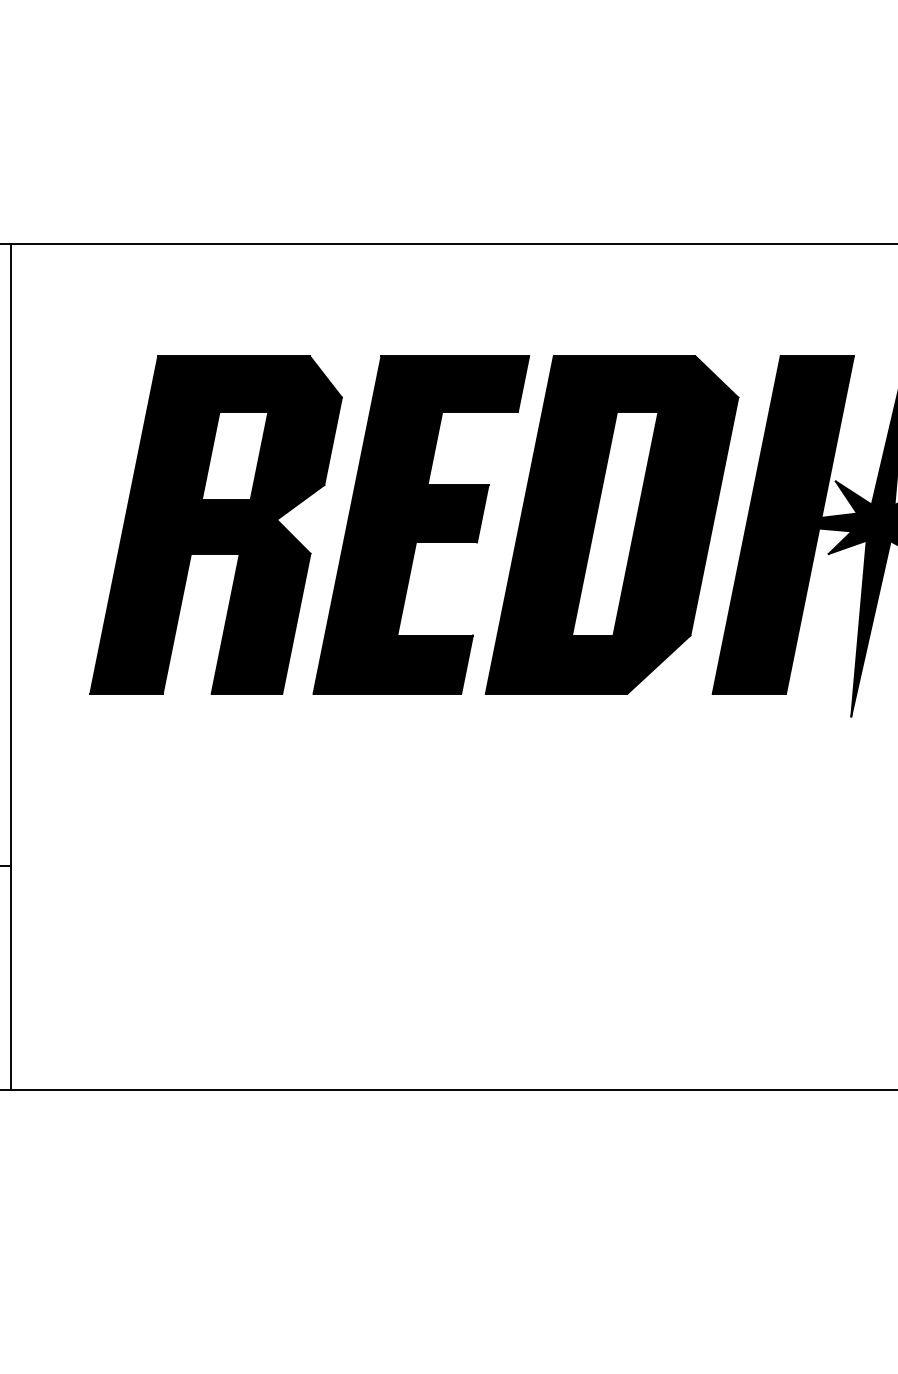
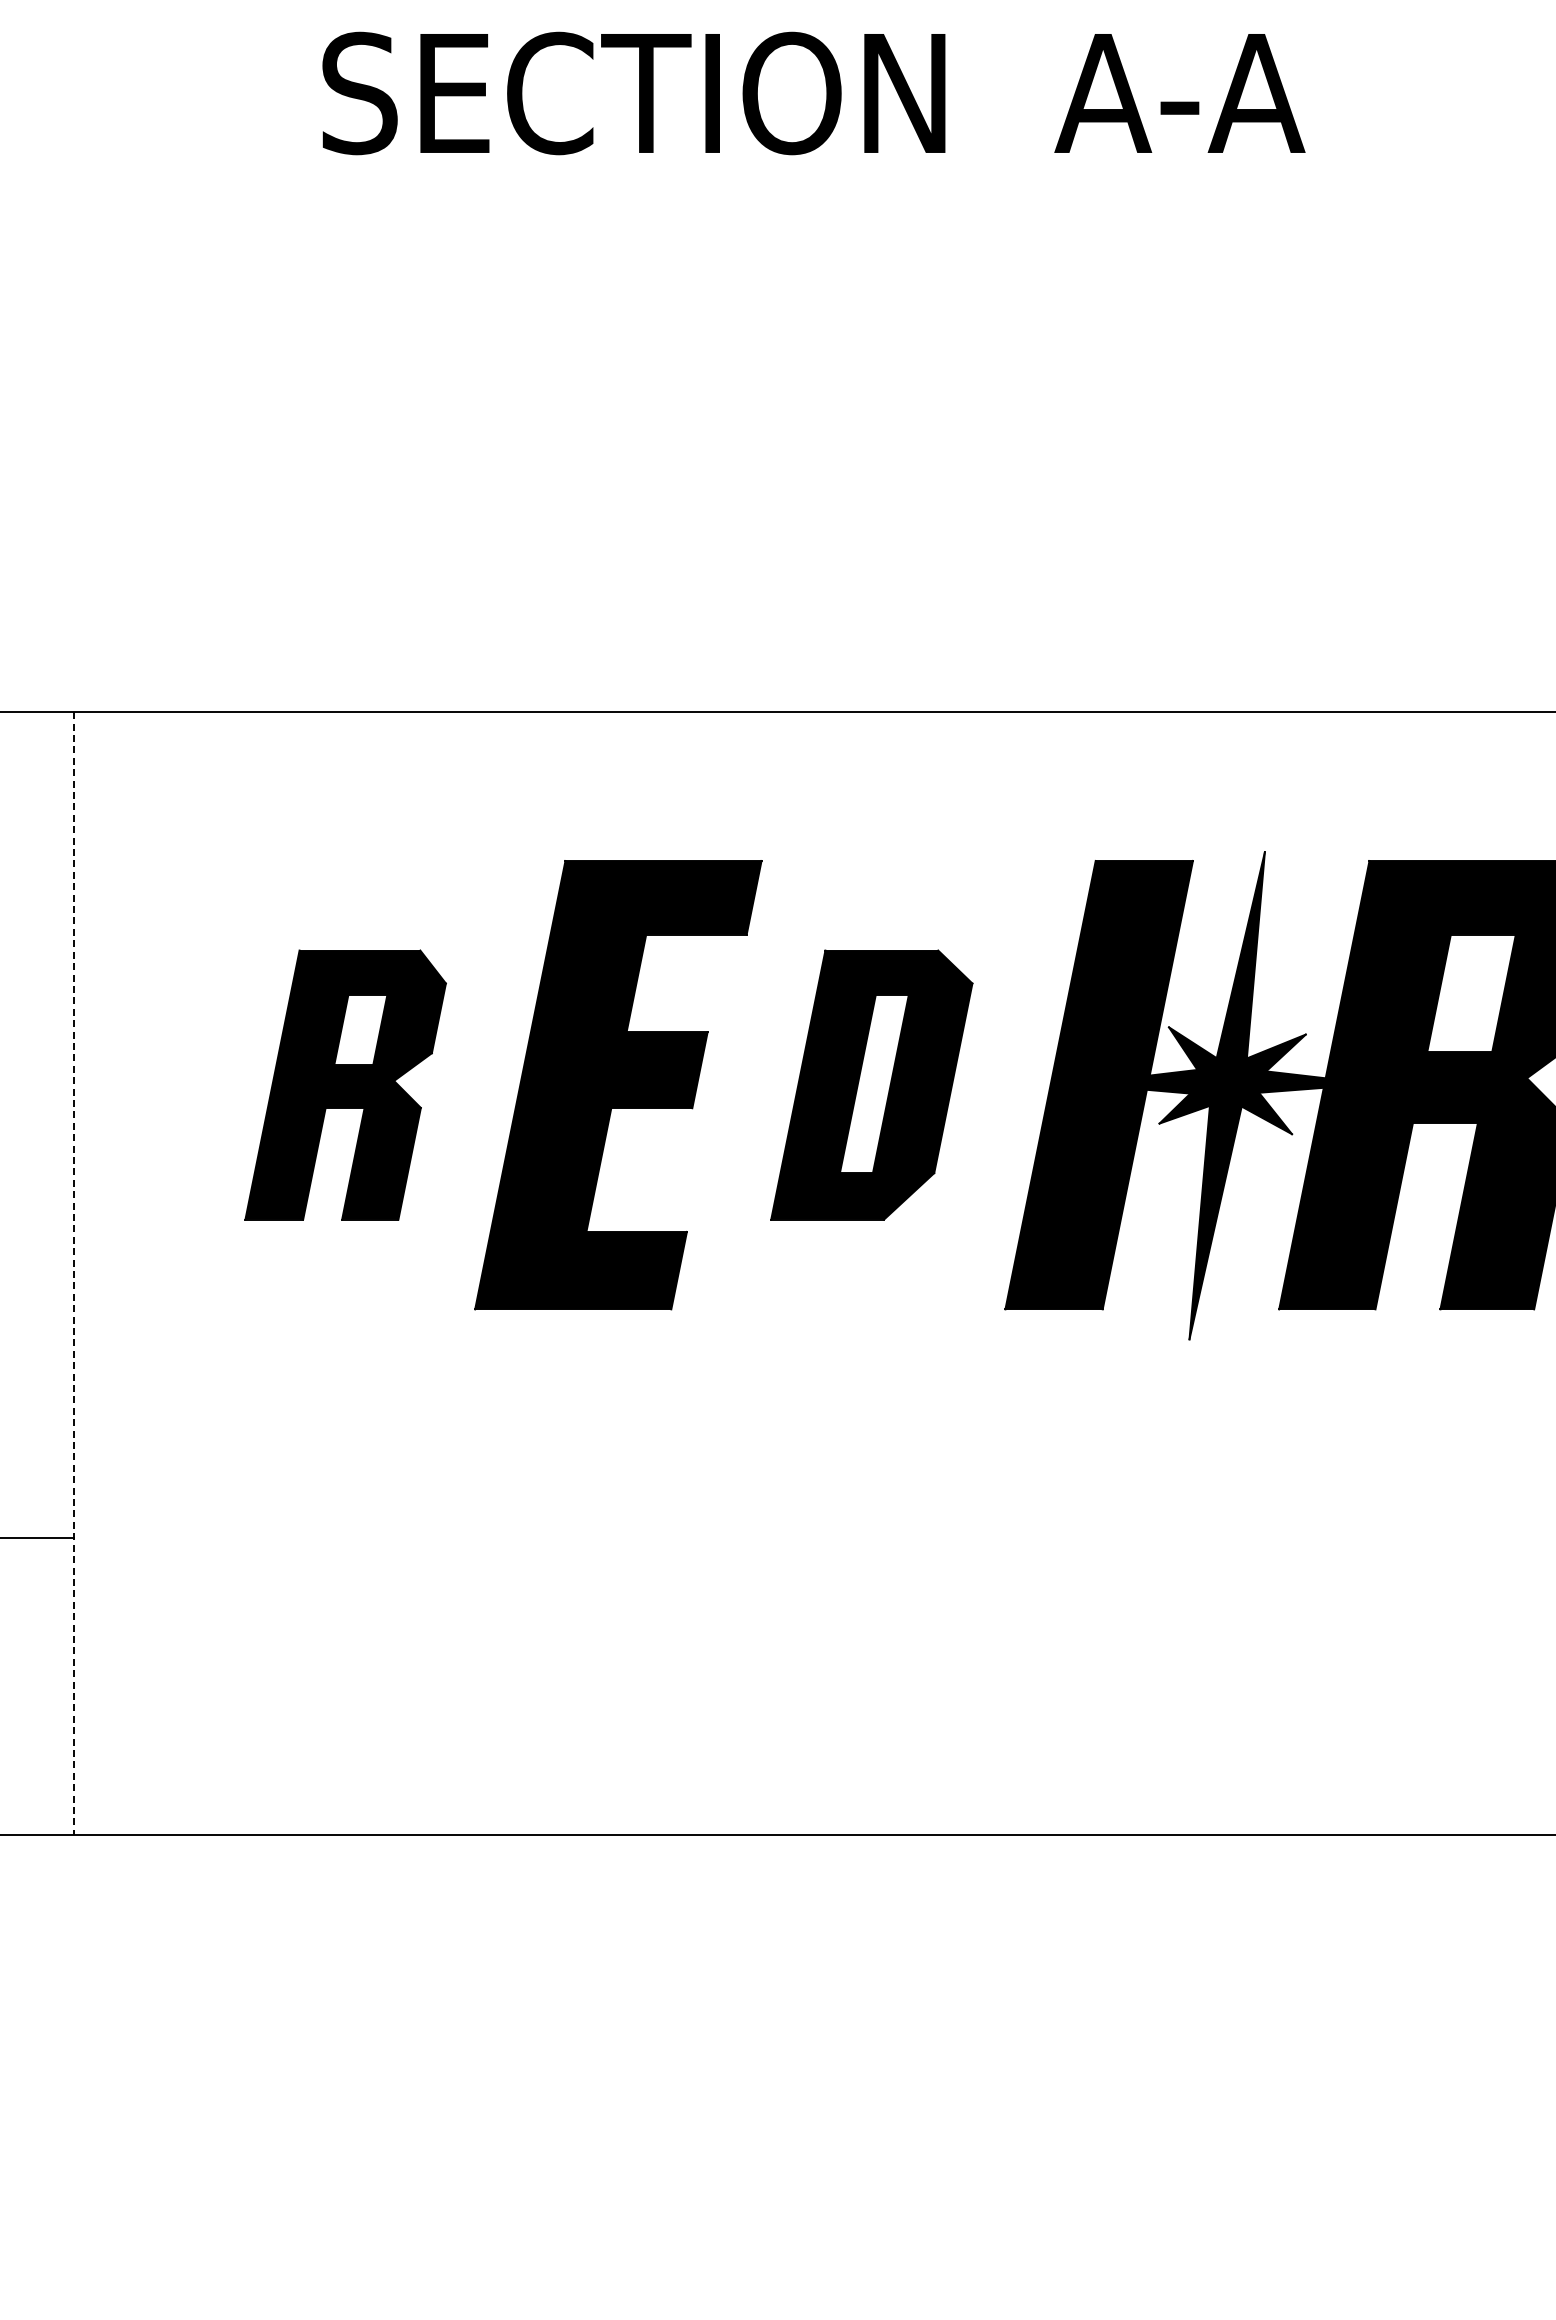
part: (215, 524) -> (345, 1084), size x0.6
part: (611, 524) -> (871, 1084), size x0.6
line: (11, 667) -> (73, 1274), solid -> dashed

